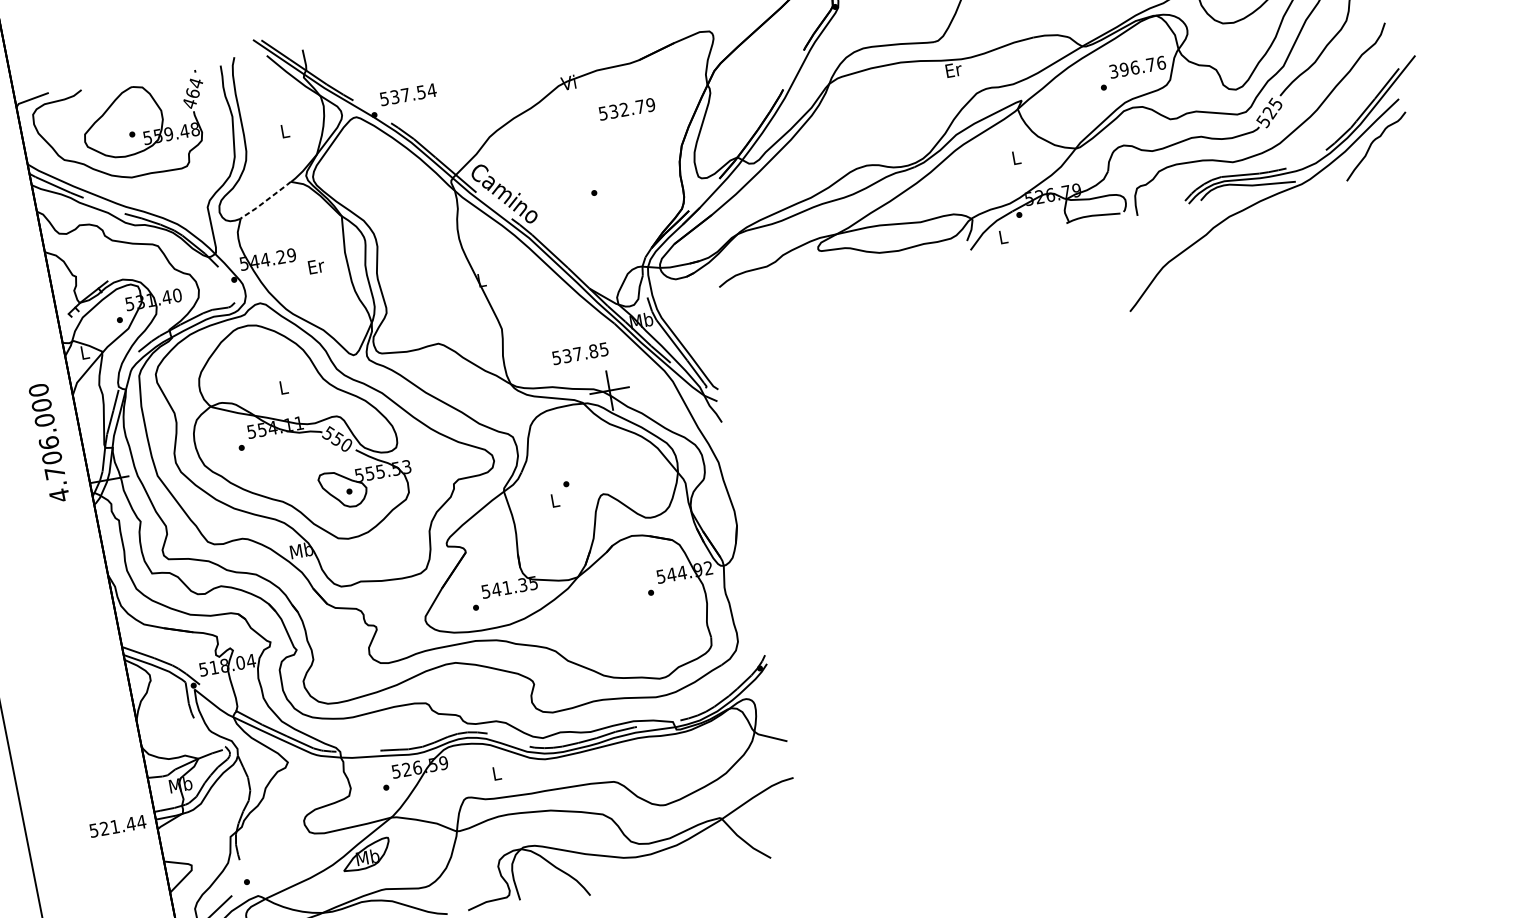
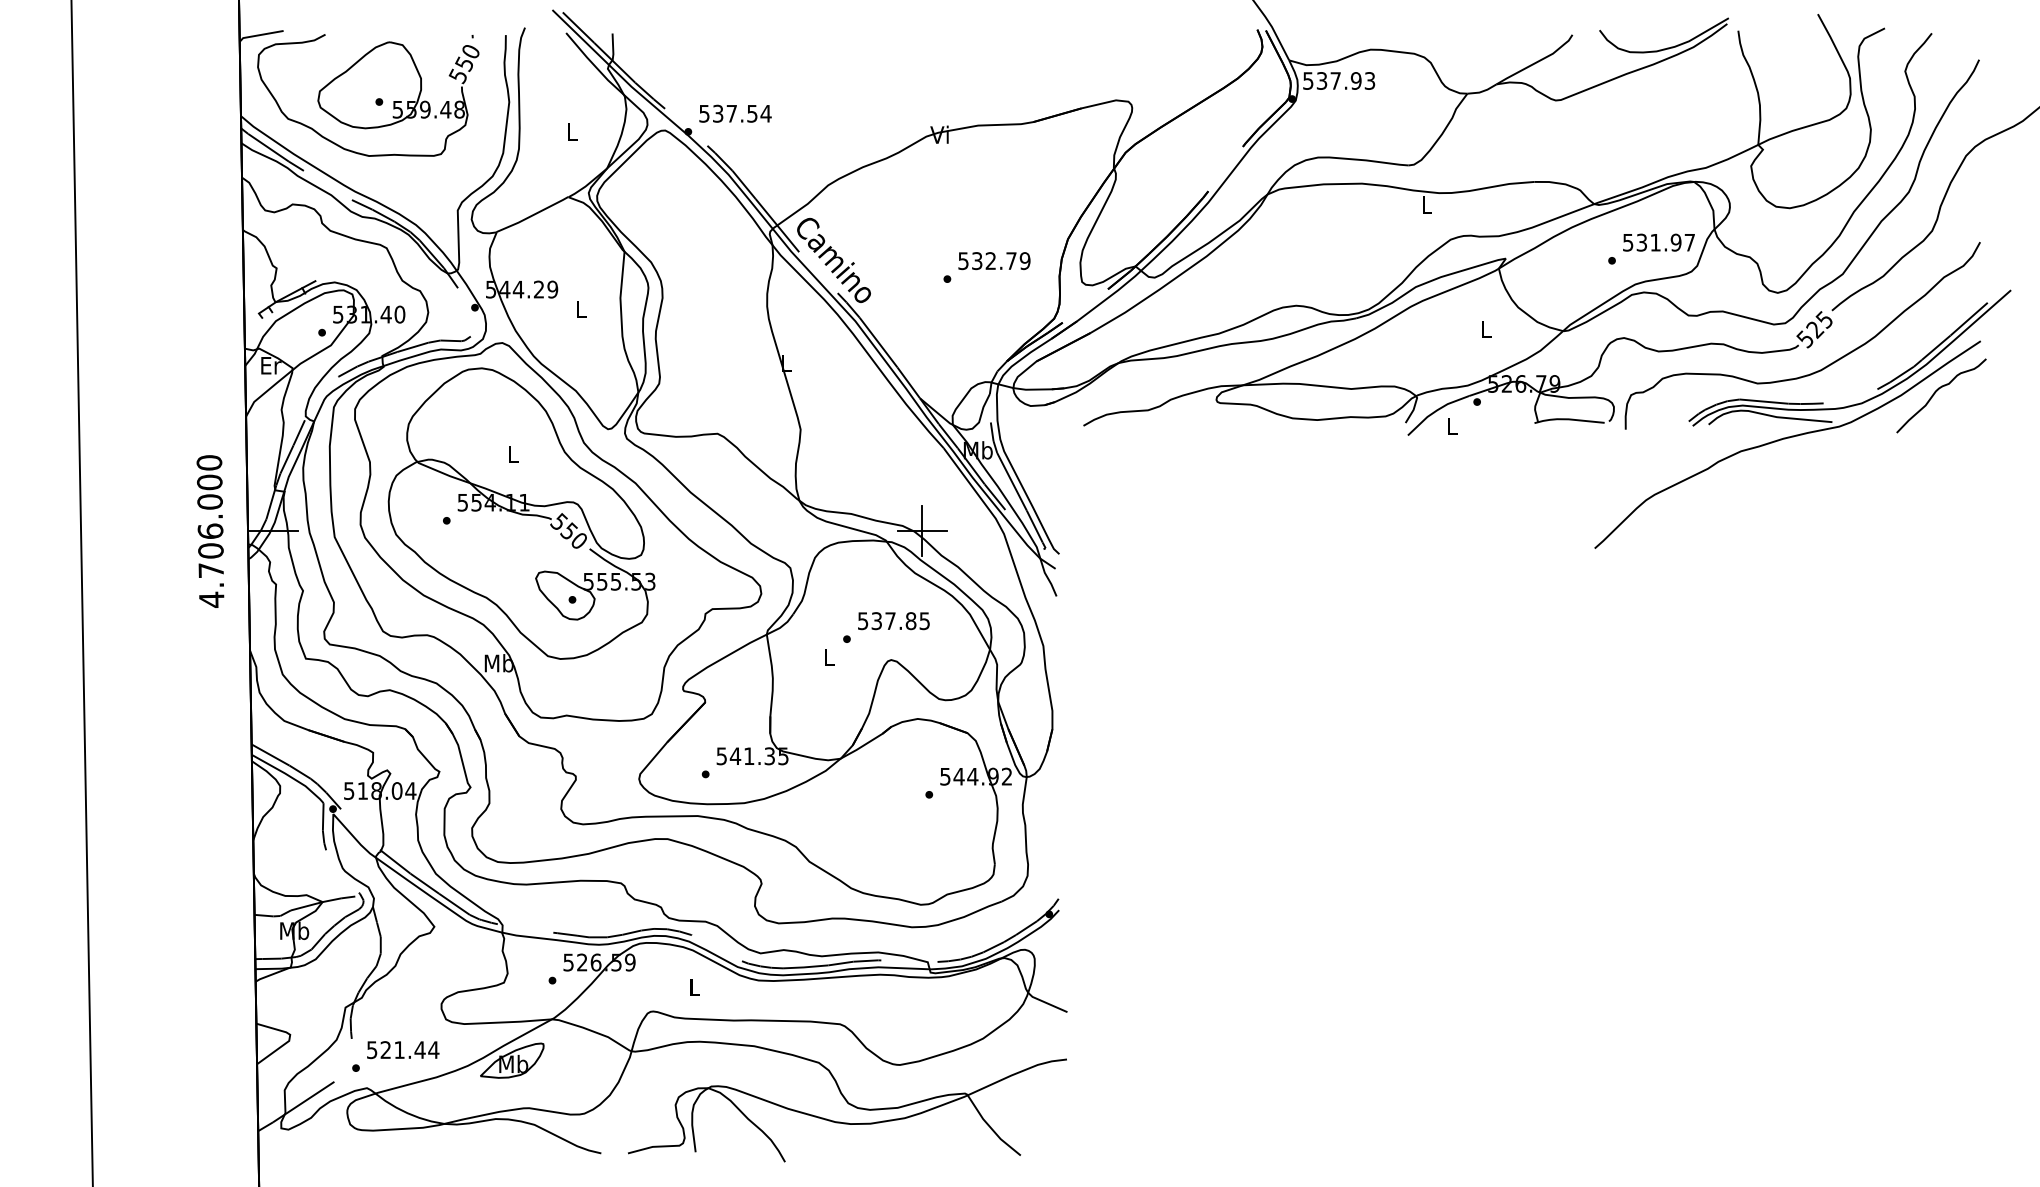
text: (1137, 67) -> (1659, 242), 396.76 -> 531.97
text: (953, 69) -> (1427, 204), Er -> L
text: (192, 94) -> (463, 64), 464 -> 550
text: (627, 109) -> (994, 261), moved
line: (265, 200) -> (532, 215), dashed -> solid
text: (316, 266) -> (581, 309), Er -> L
text: (85, 352) -> (271, 365), L -> Er
text: (580, 354) -> (893, 621), moved
text: (49, 443) -> (210, 531), moved
text: (118, 826) -> (403, 1050), moved

